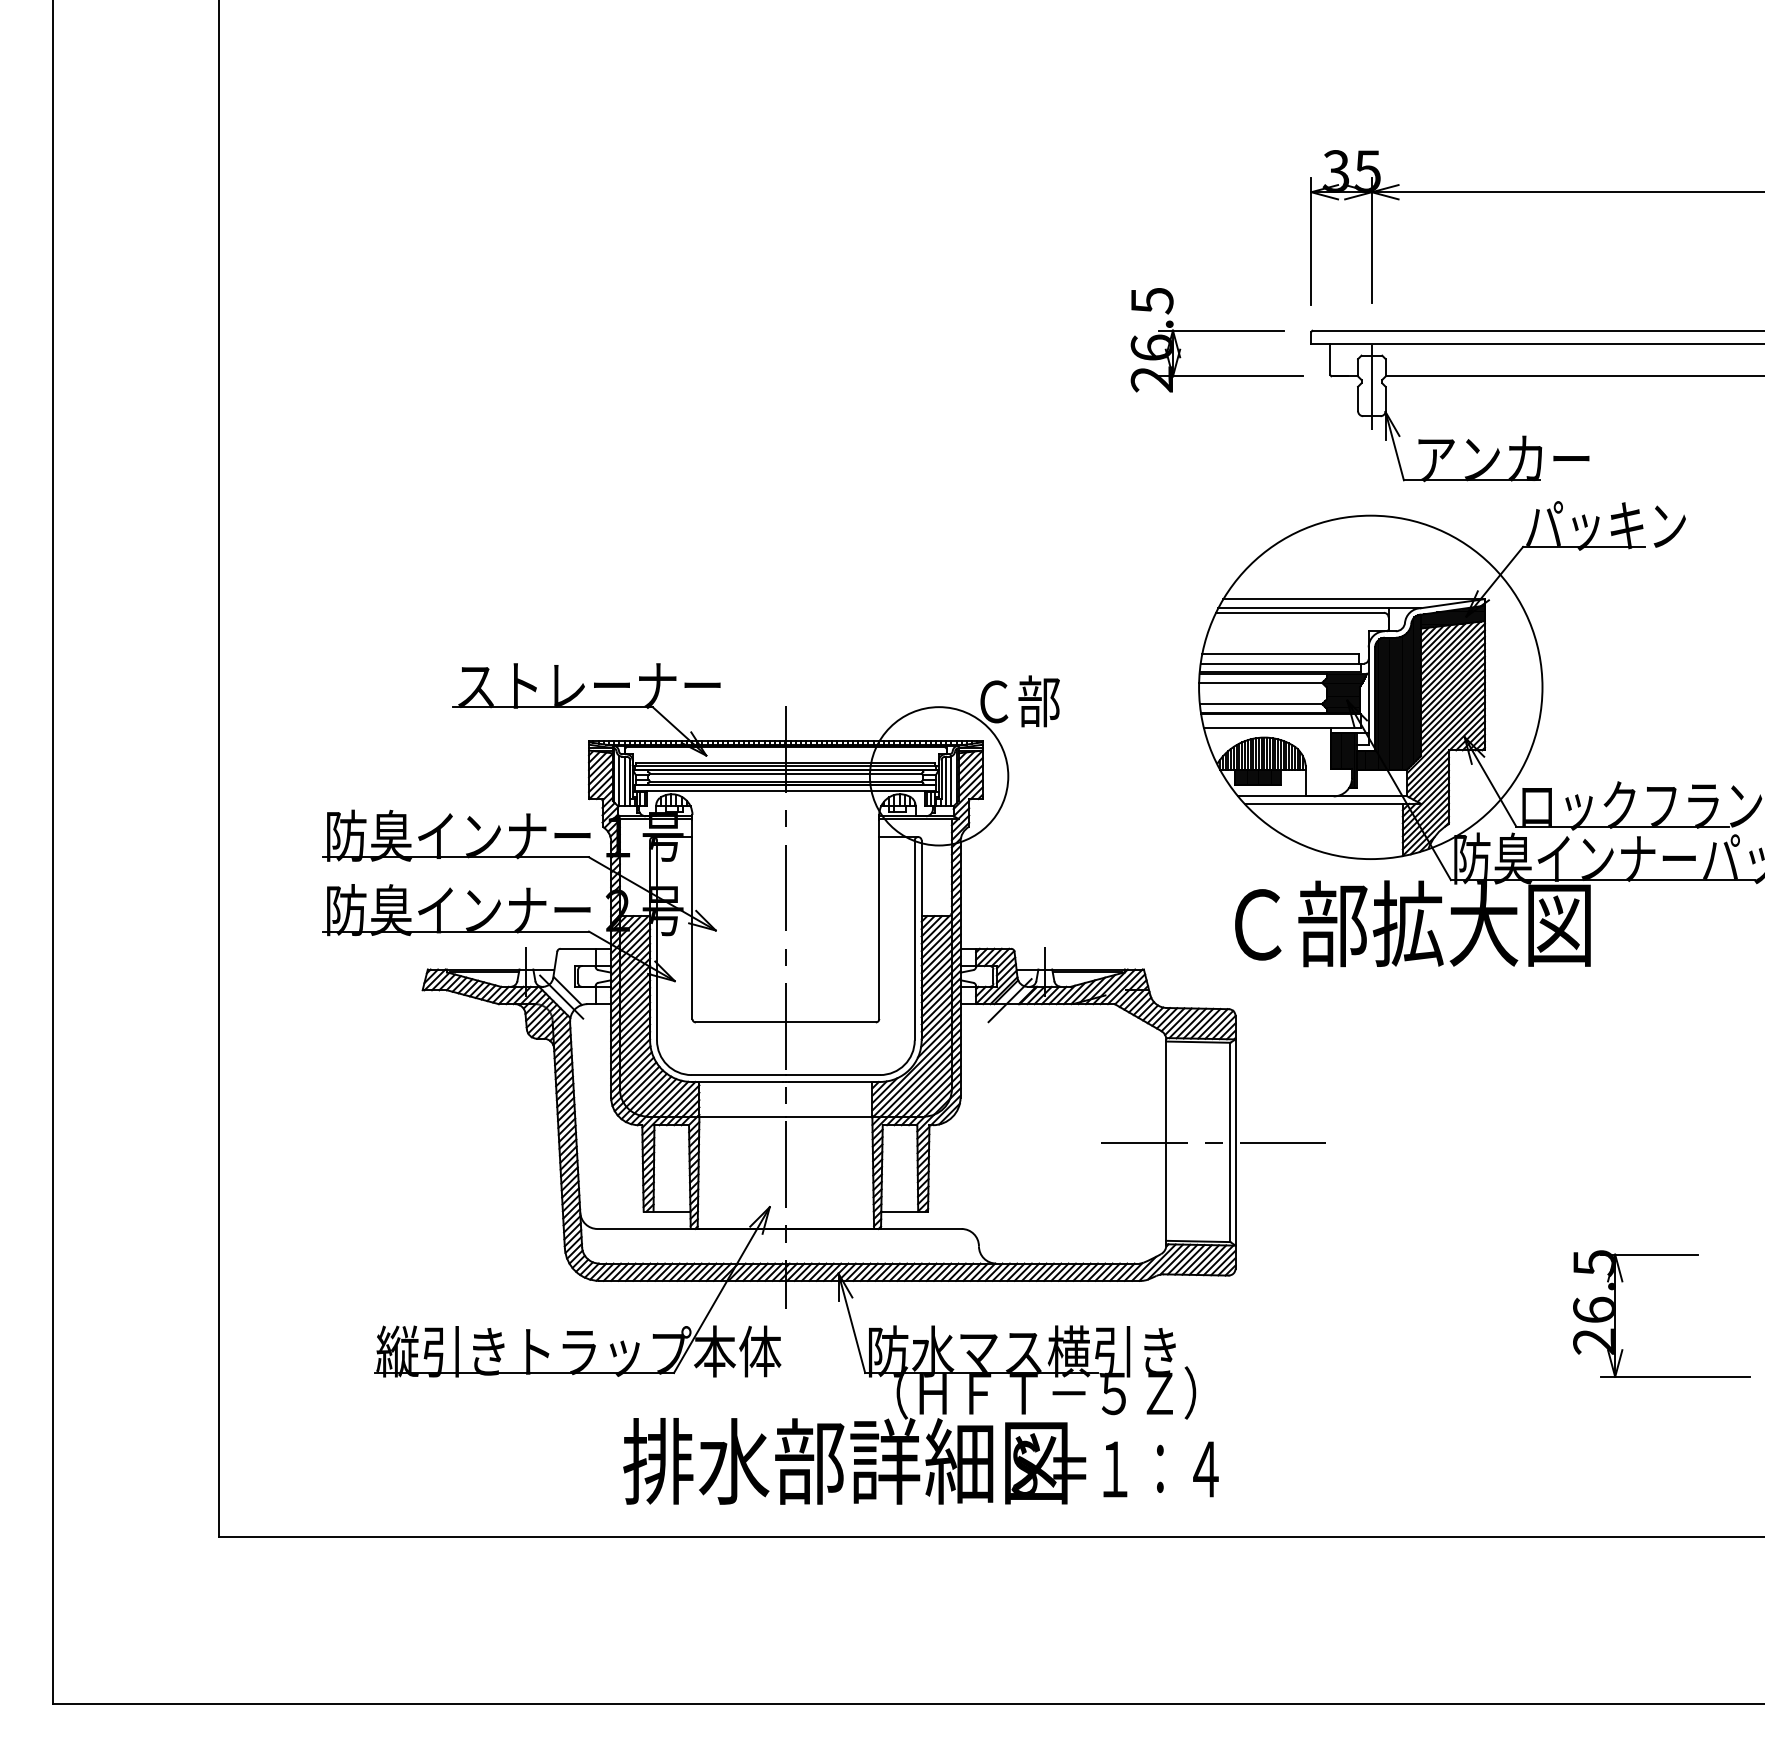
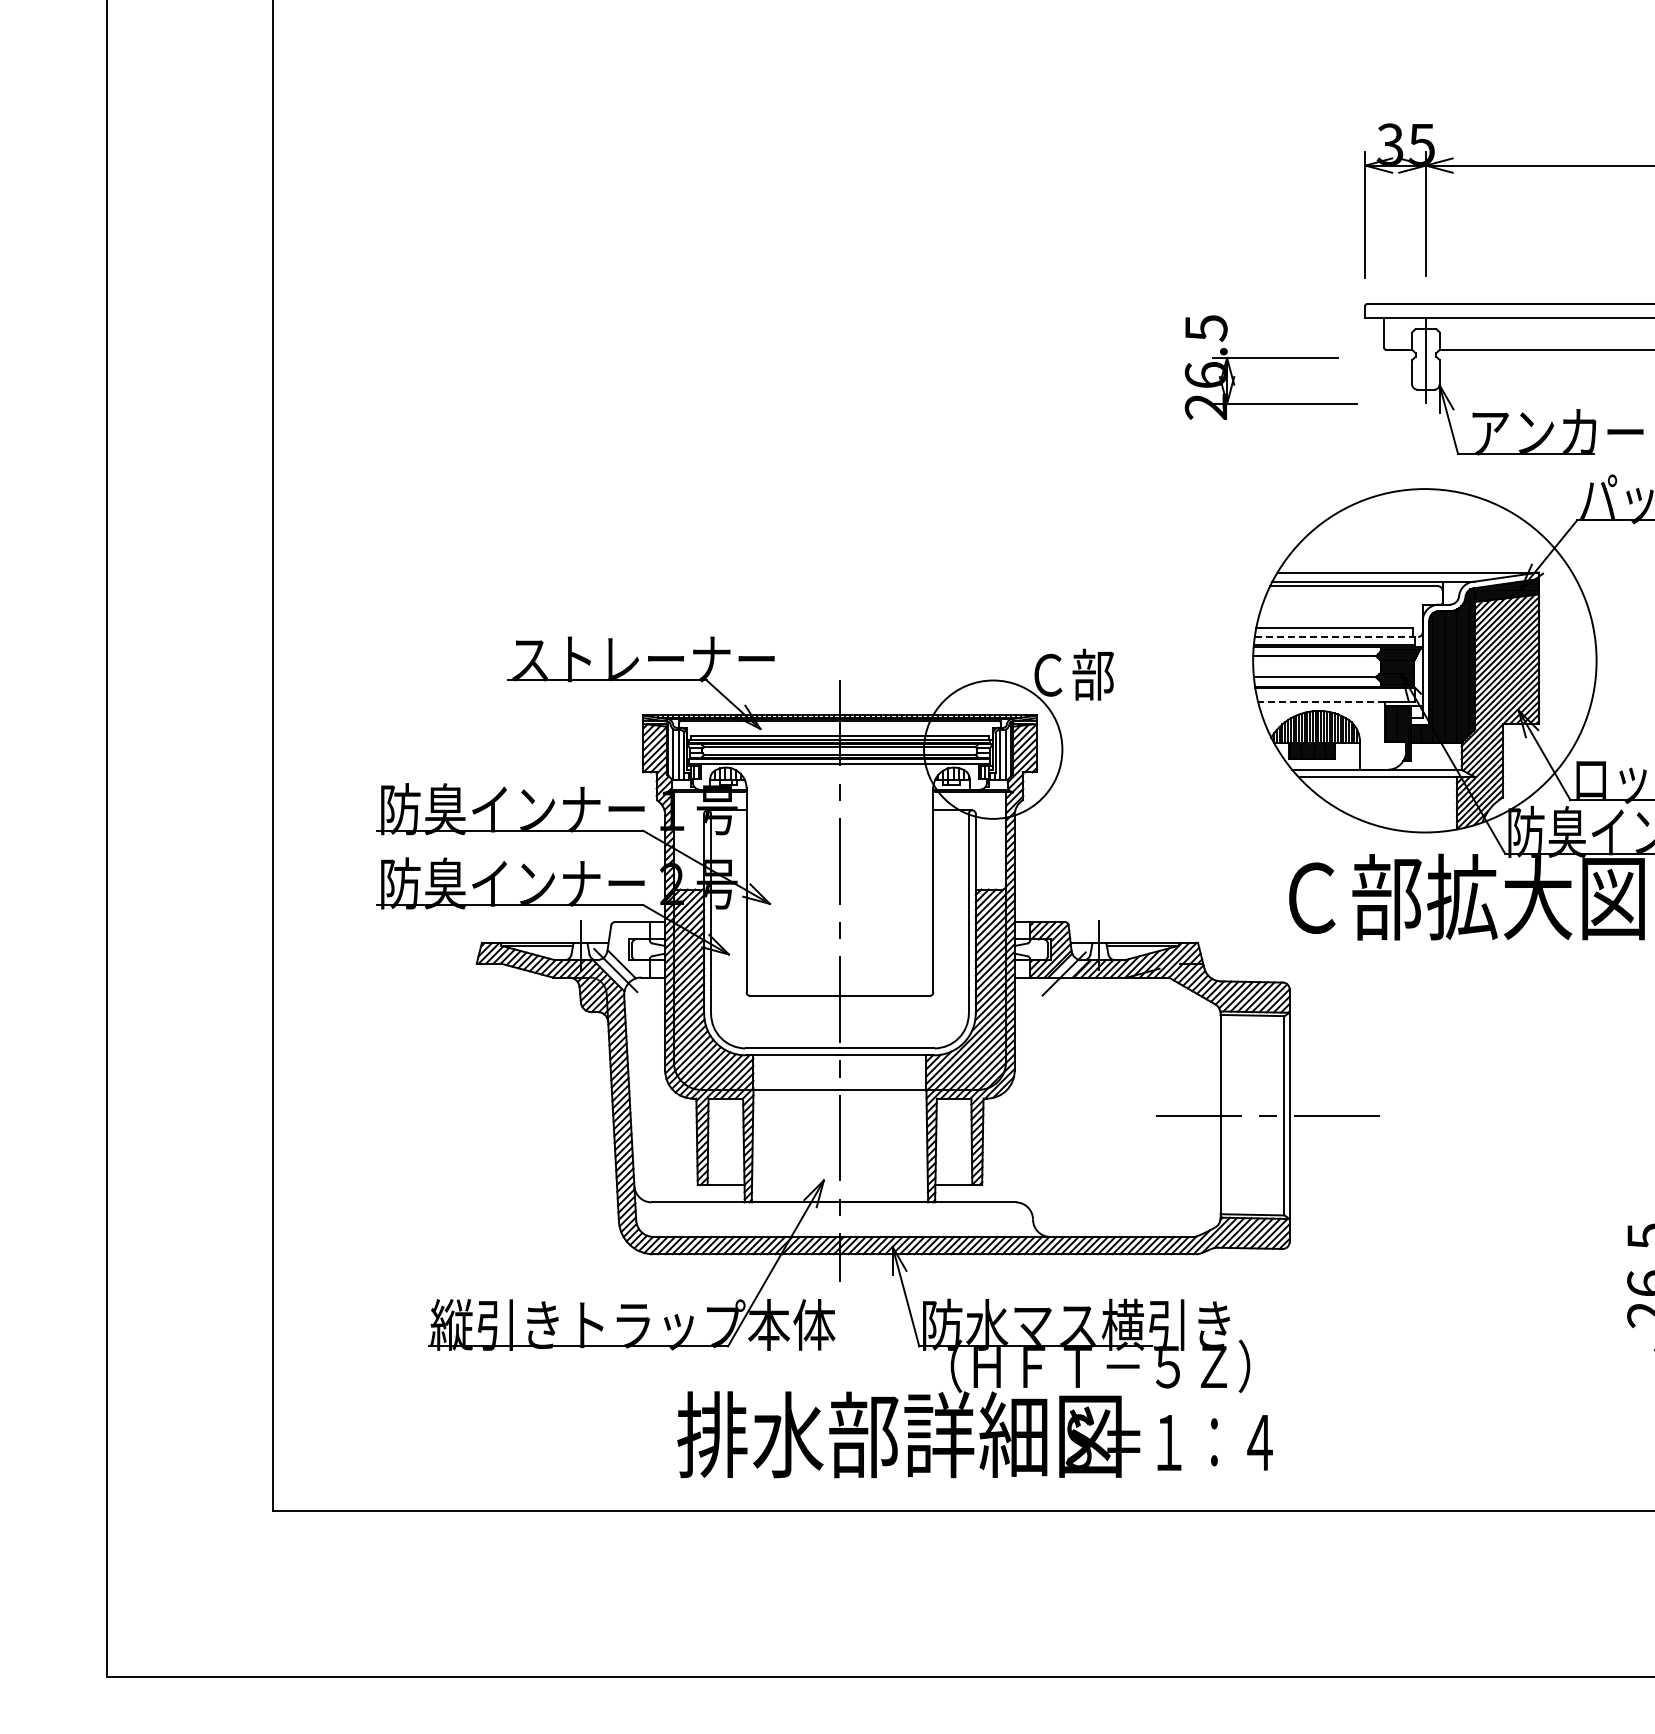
part: (1216, 331) -> (1270, 358), moved
line: (1282, 663) -> (1336, 636), solid -> dashed
line: (1267, 728) -> (1321, 701), solid -> dashed

